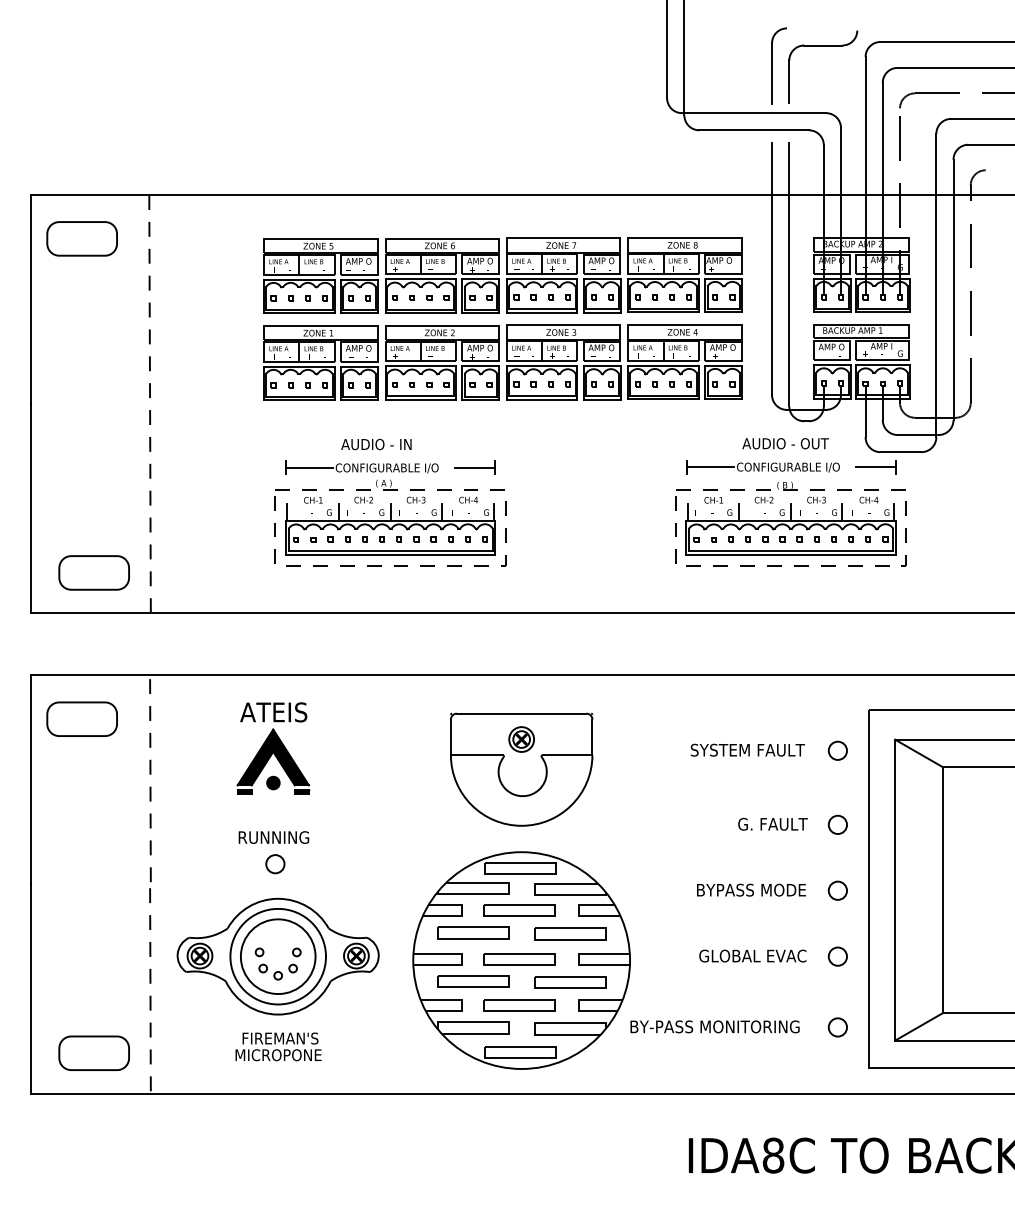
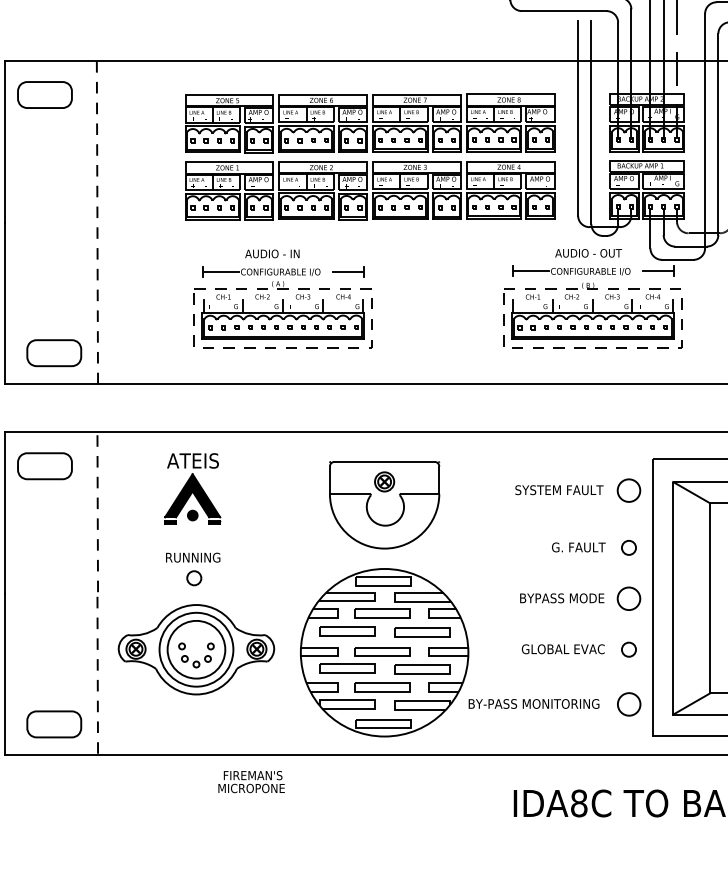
circle: (837, 750) -> (628, 490), size x1.6
circle: (837, 890) -> (628, 598), size x1.6
circle: (837, 1027) -> (628, 704), size x1.6
text: (278, 1046) -> (251, 781), moved

